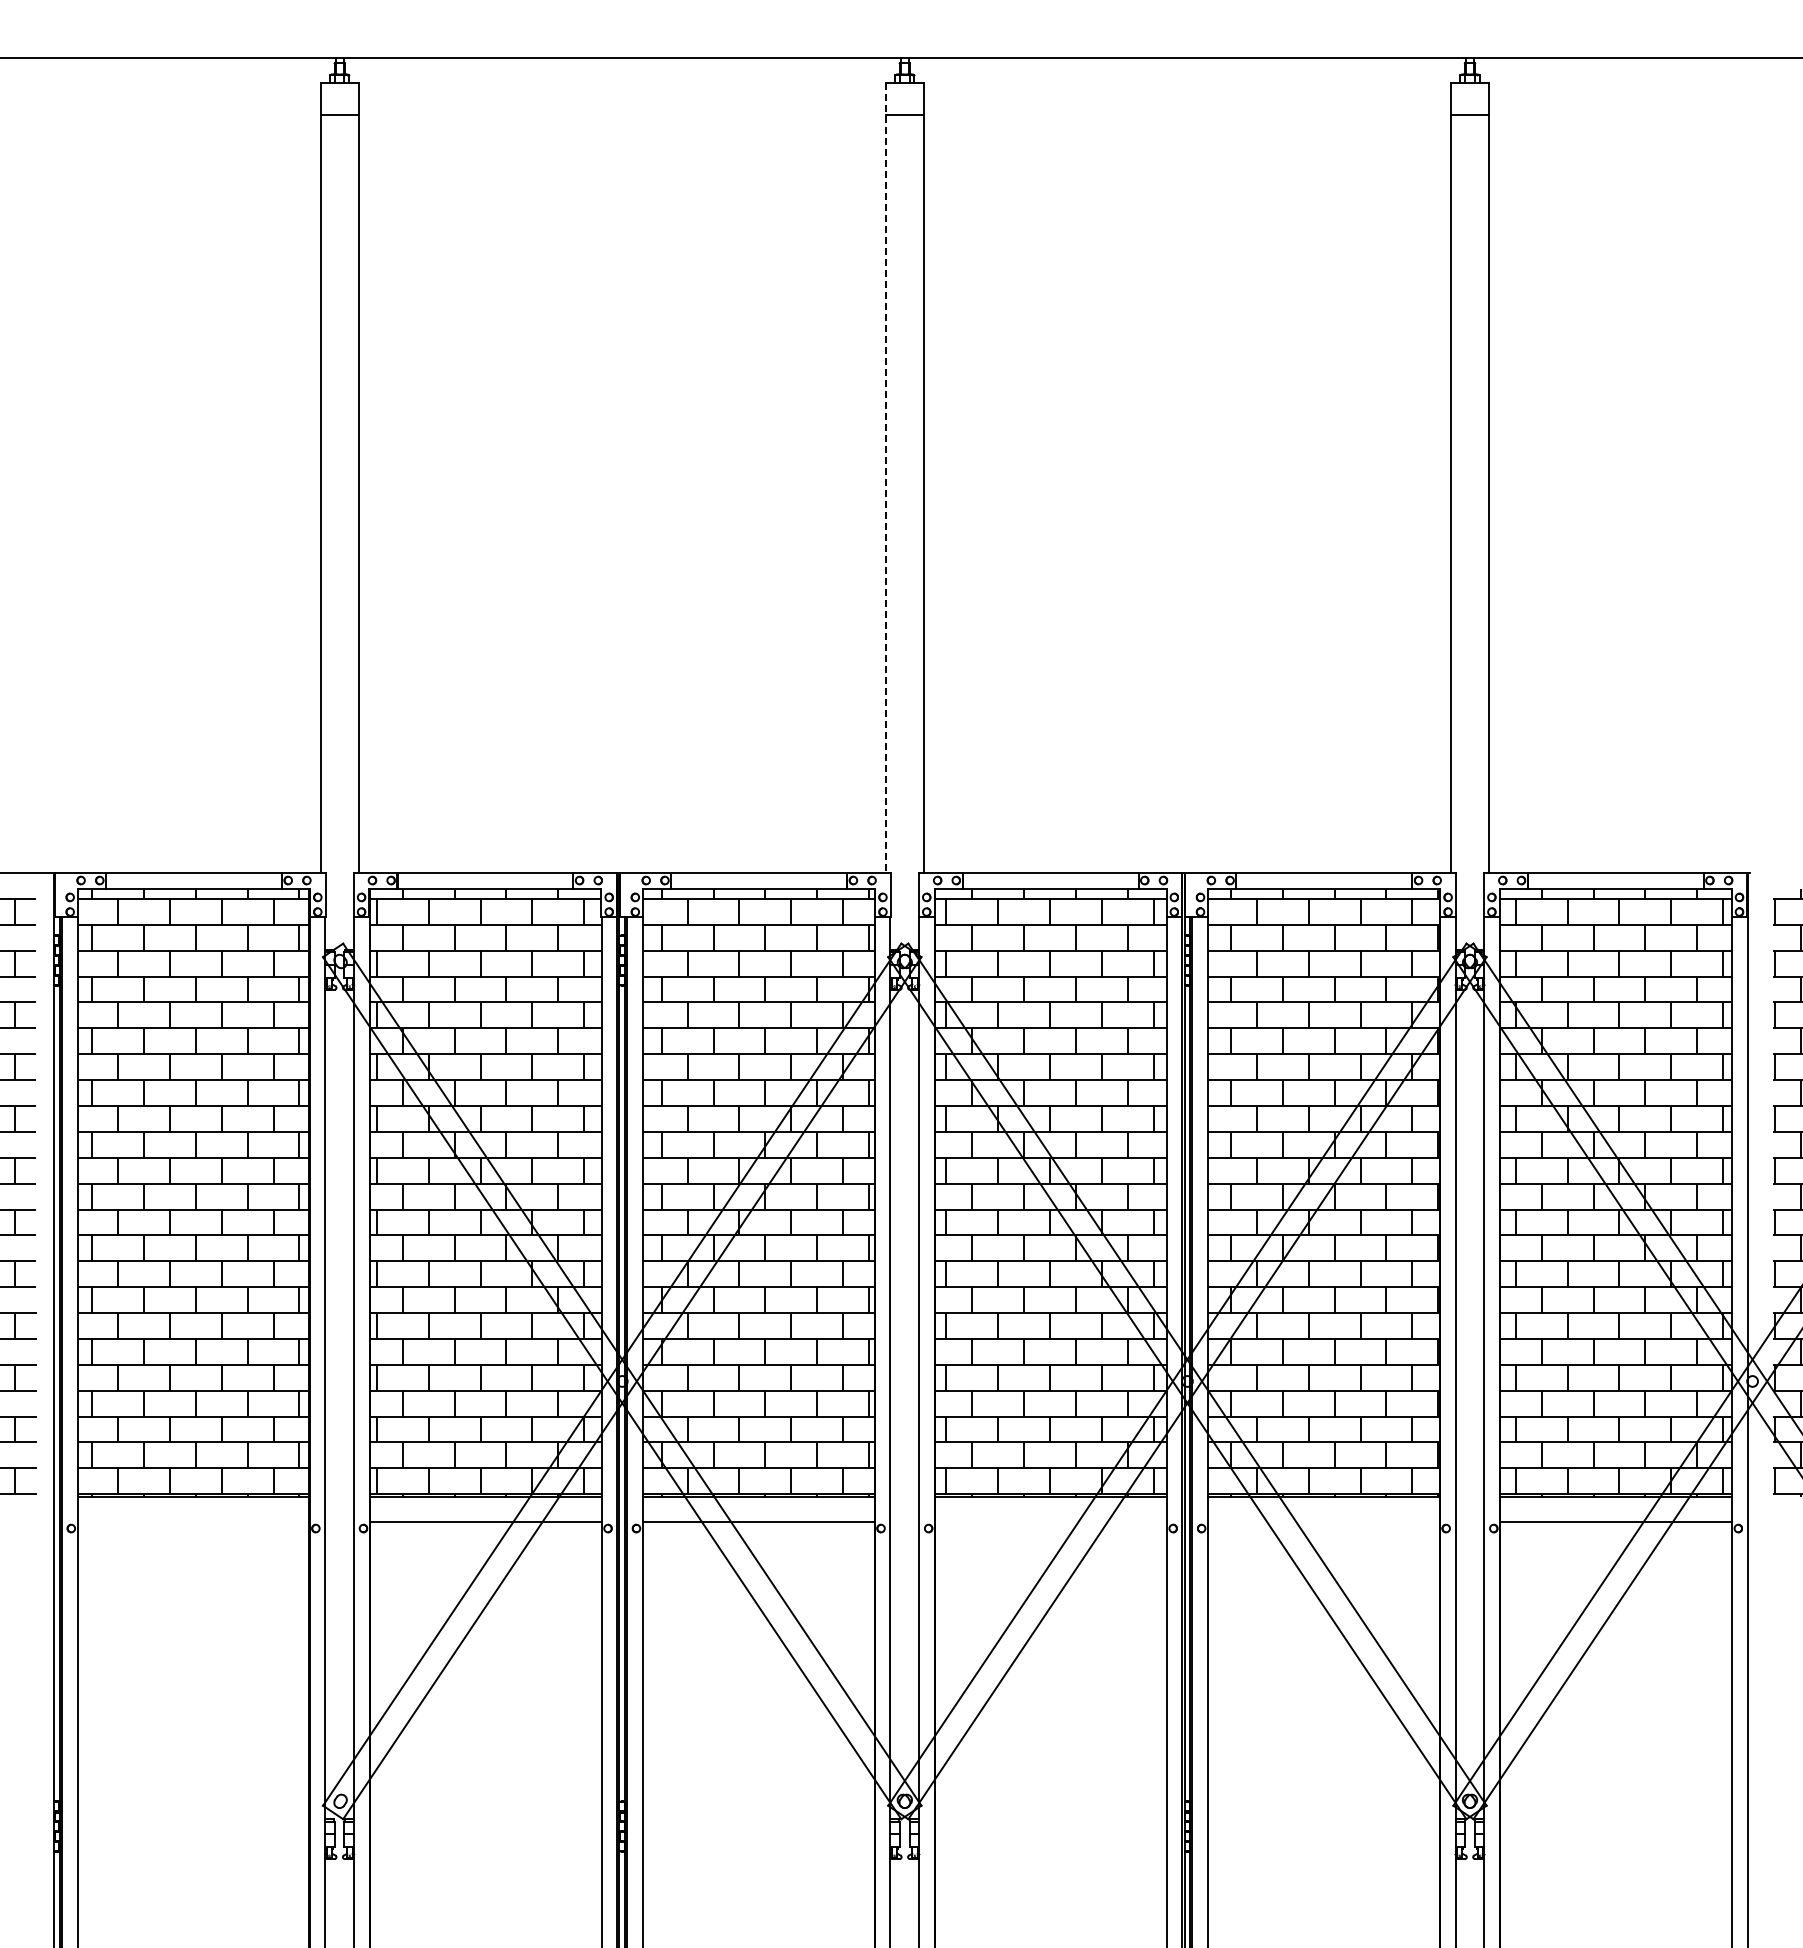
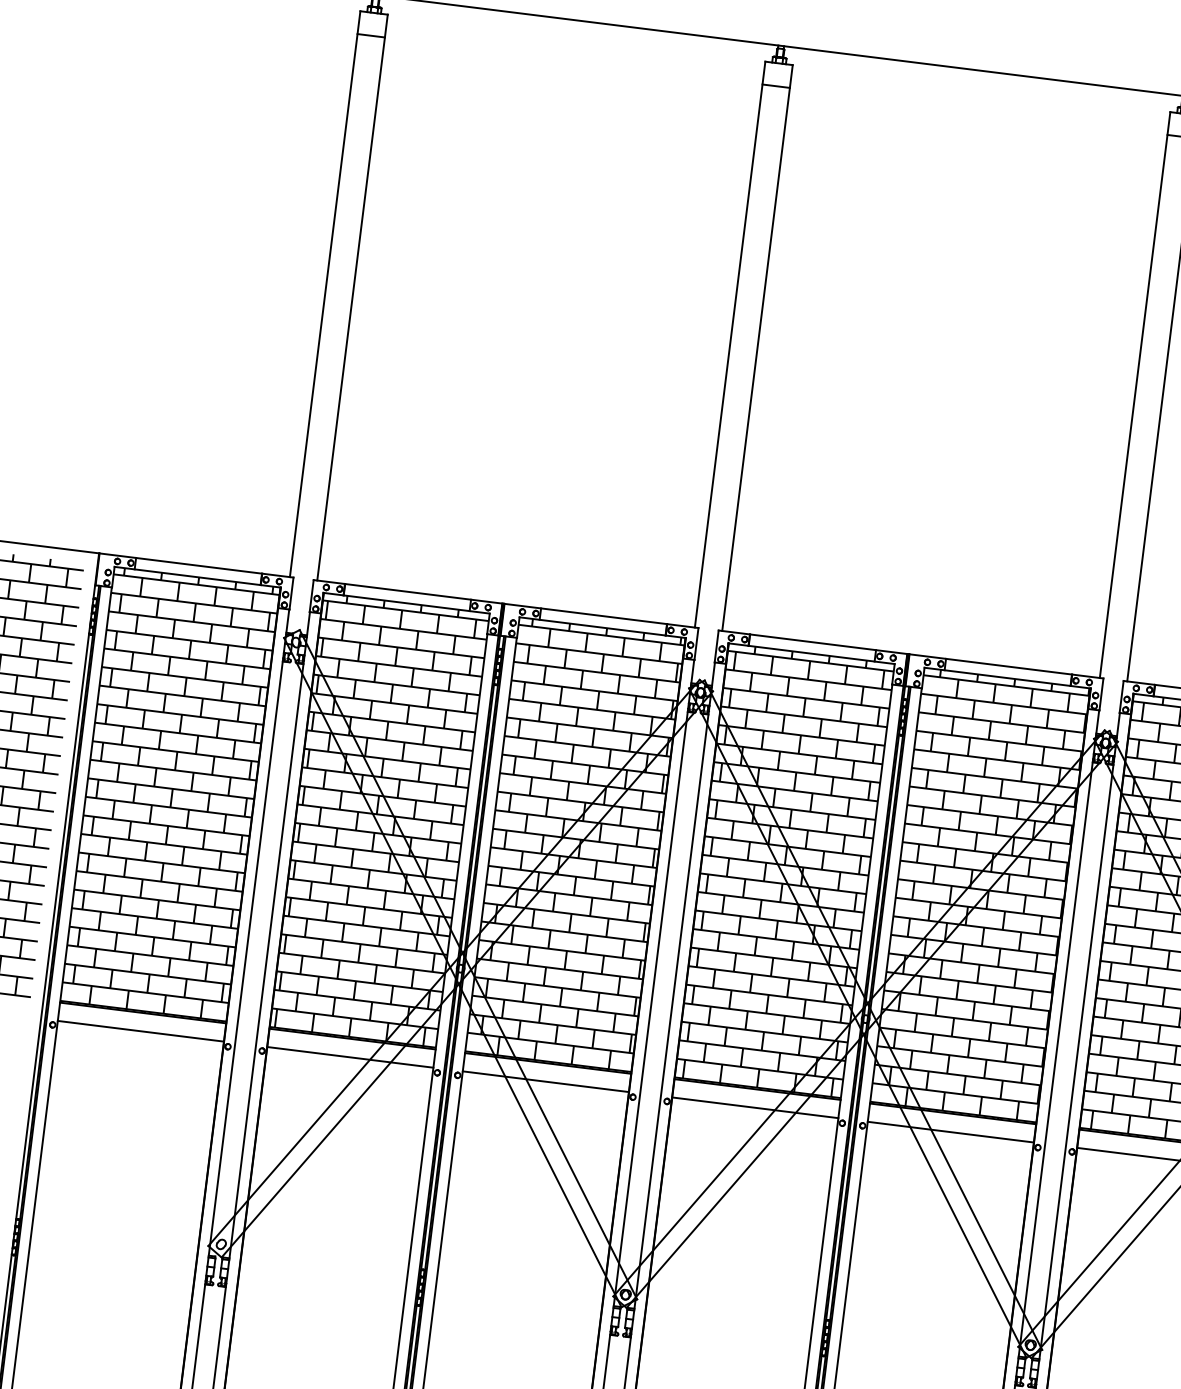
line: (885, 477) -> (729, 344), dashed -> solid
line: (193, 1522) -> (140, 1031), added
line: (1050, 1522) -> (754, 1107), added
line: (1323, 1522) -> (950, 1132), added

